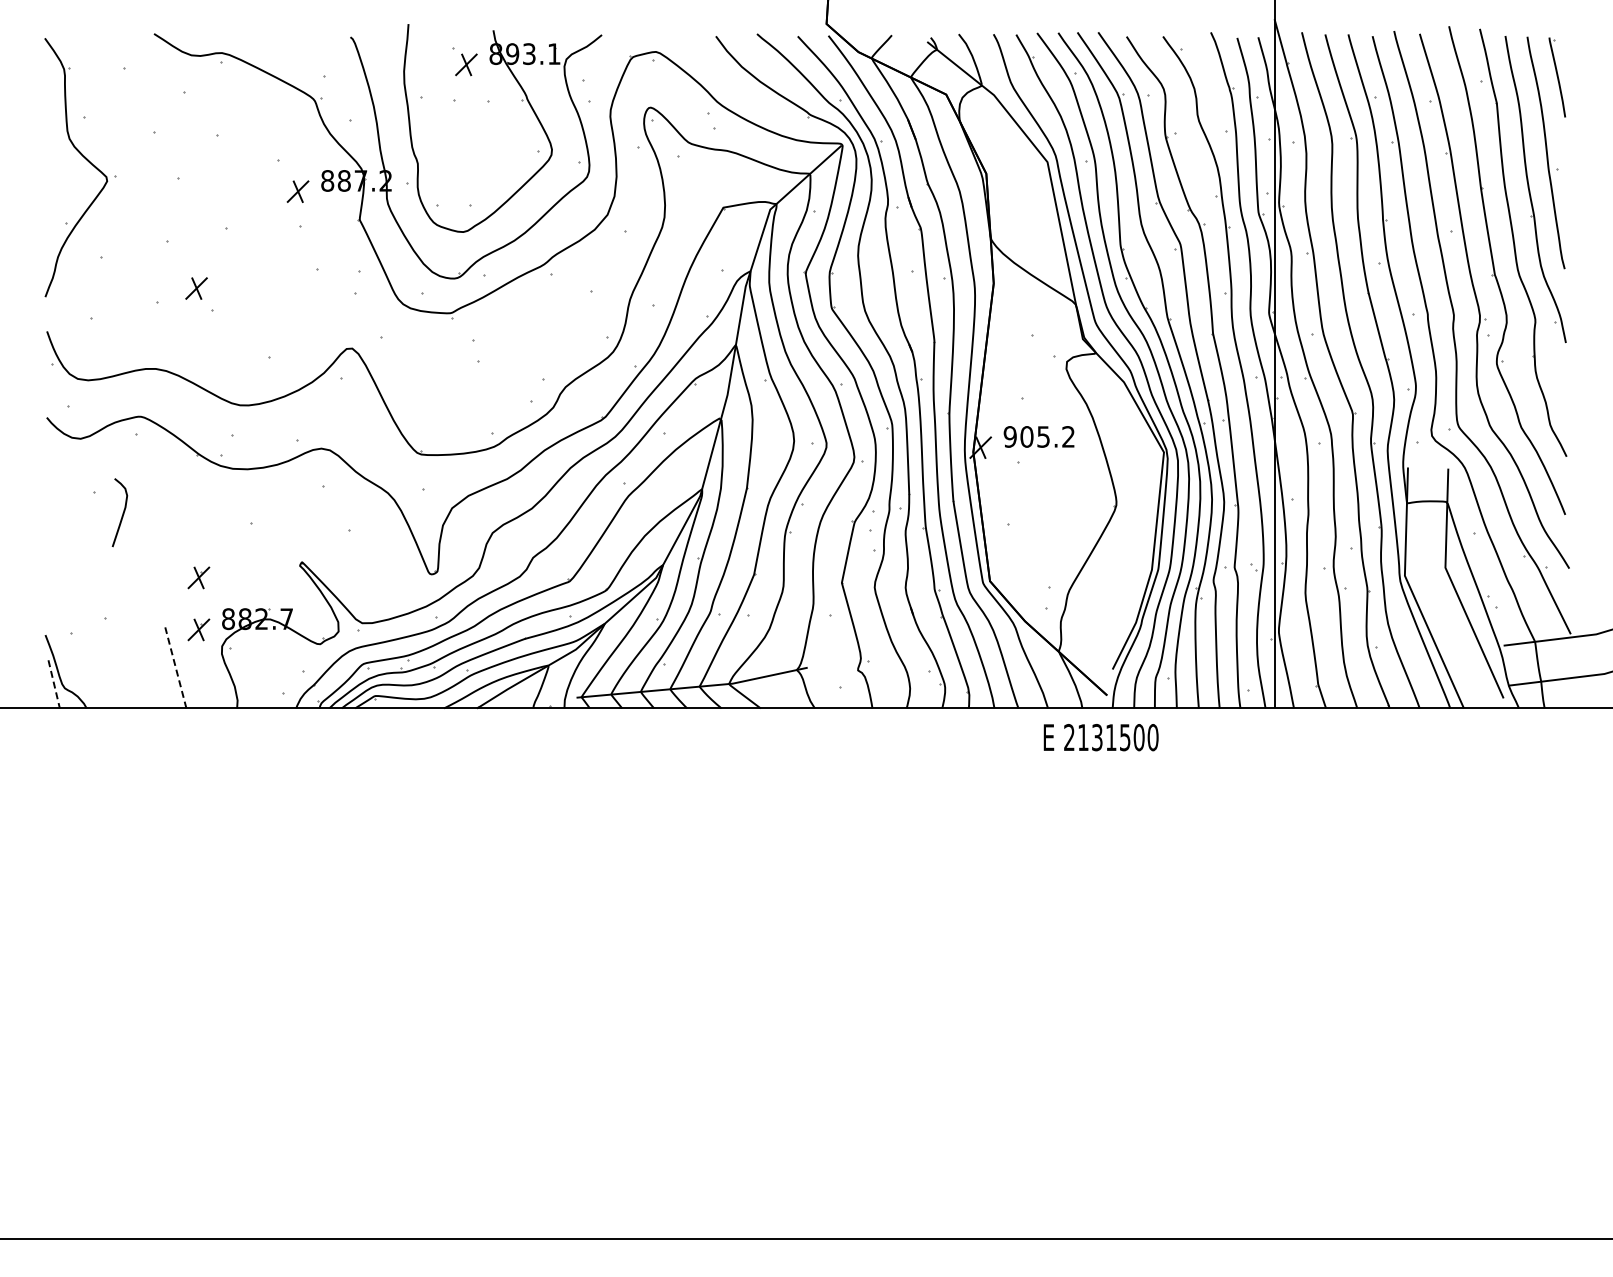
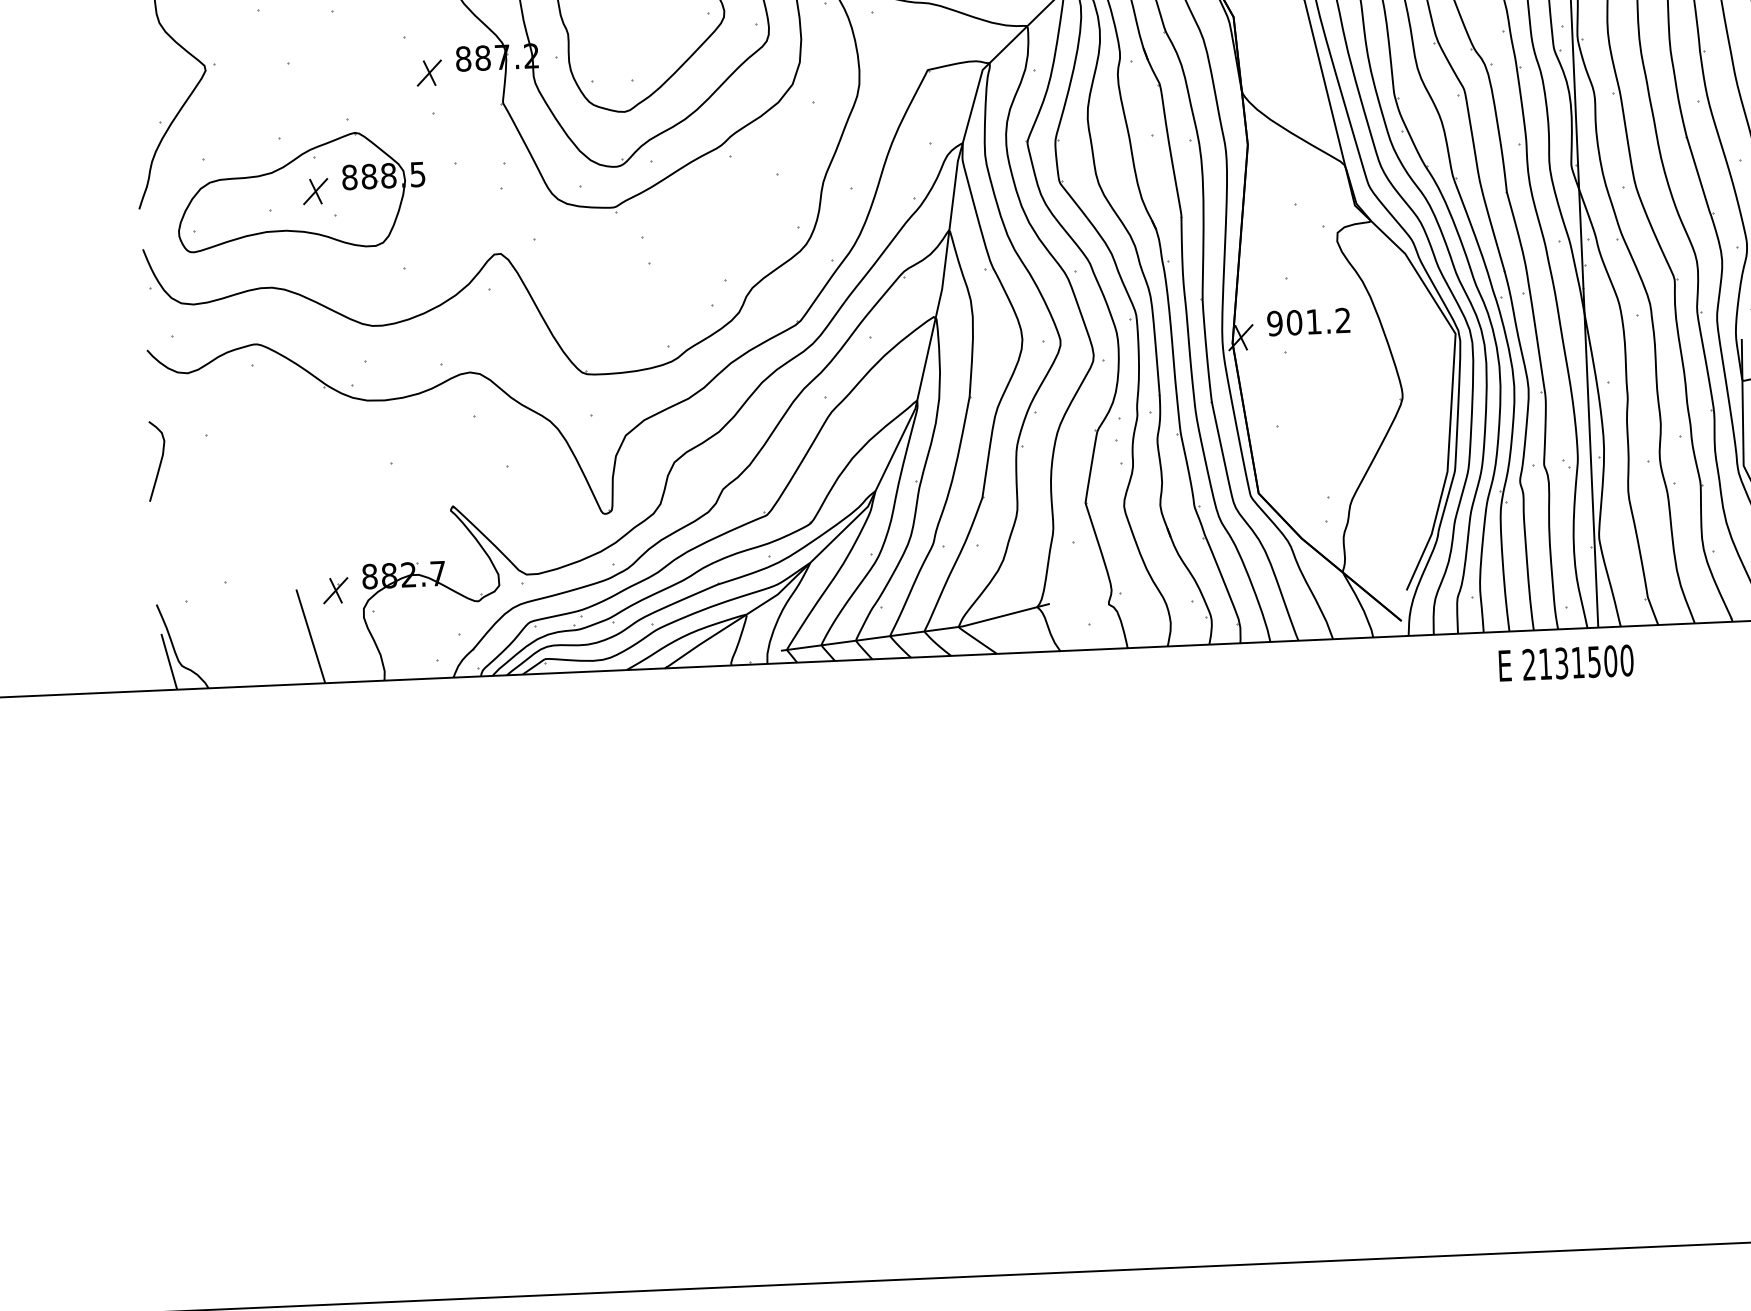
part: (183, 288) -> (300, 192), added
text: (1043, 436) -> (1313, 321), 905.2 -> 901.2
curve: (122, 512) -> (159, 460), moved
part: (198, 577) -> (332, 529), removed
line: (175, 667) -> (310, 635), dashed -> solid
line: (54, 684) -> (169, 661), dashed -> solid
text: (1100, 737) -> (1565, 663), moved

